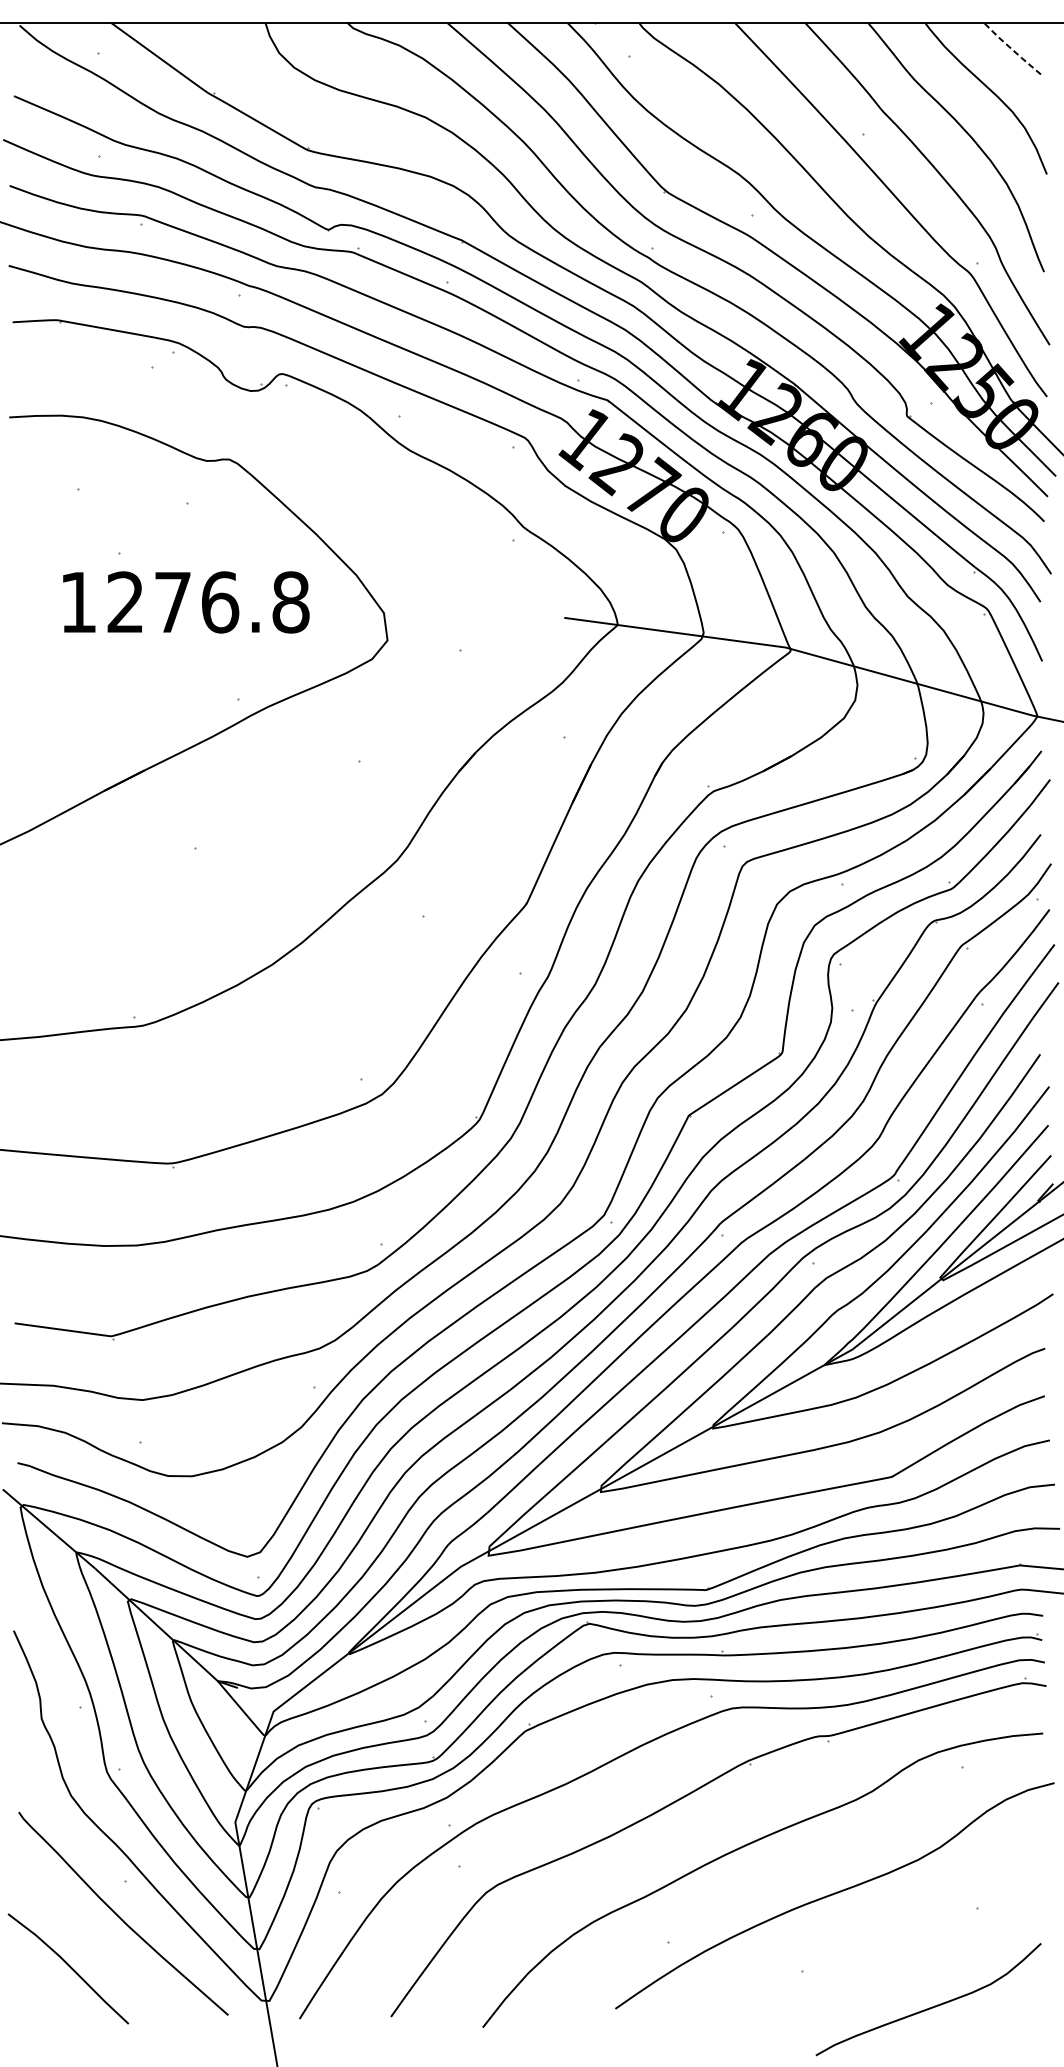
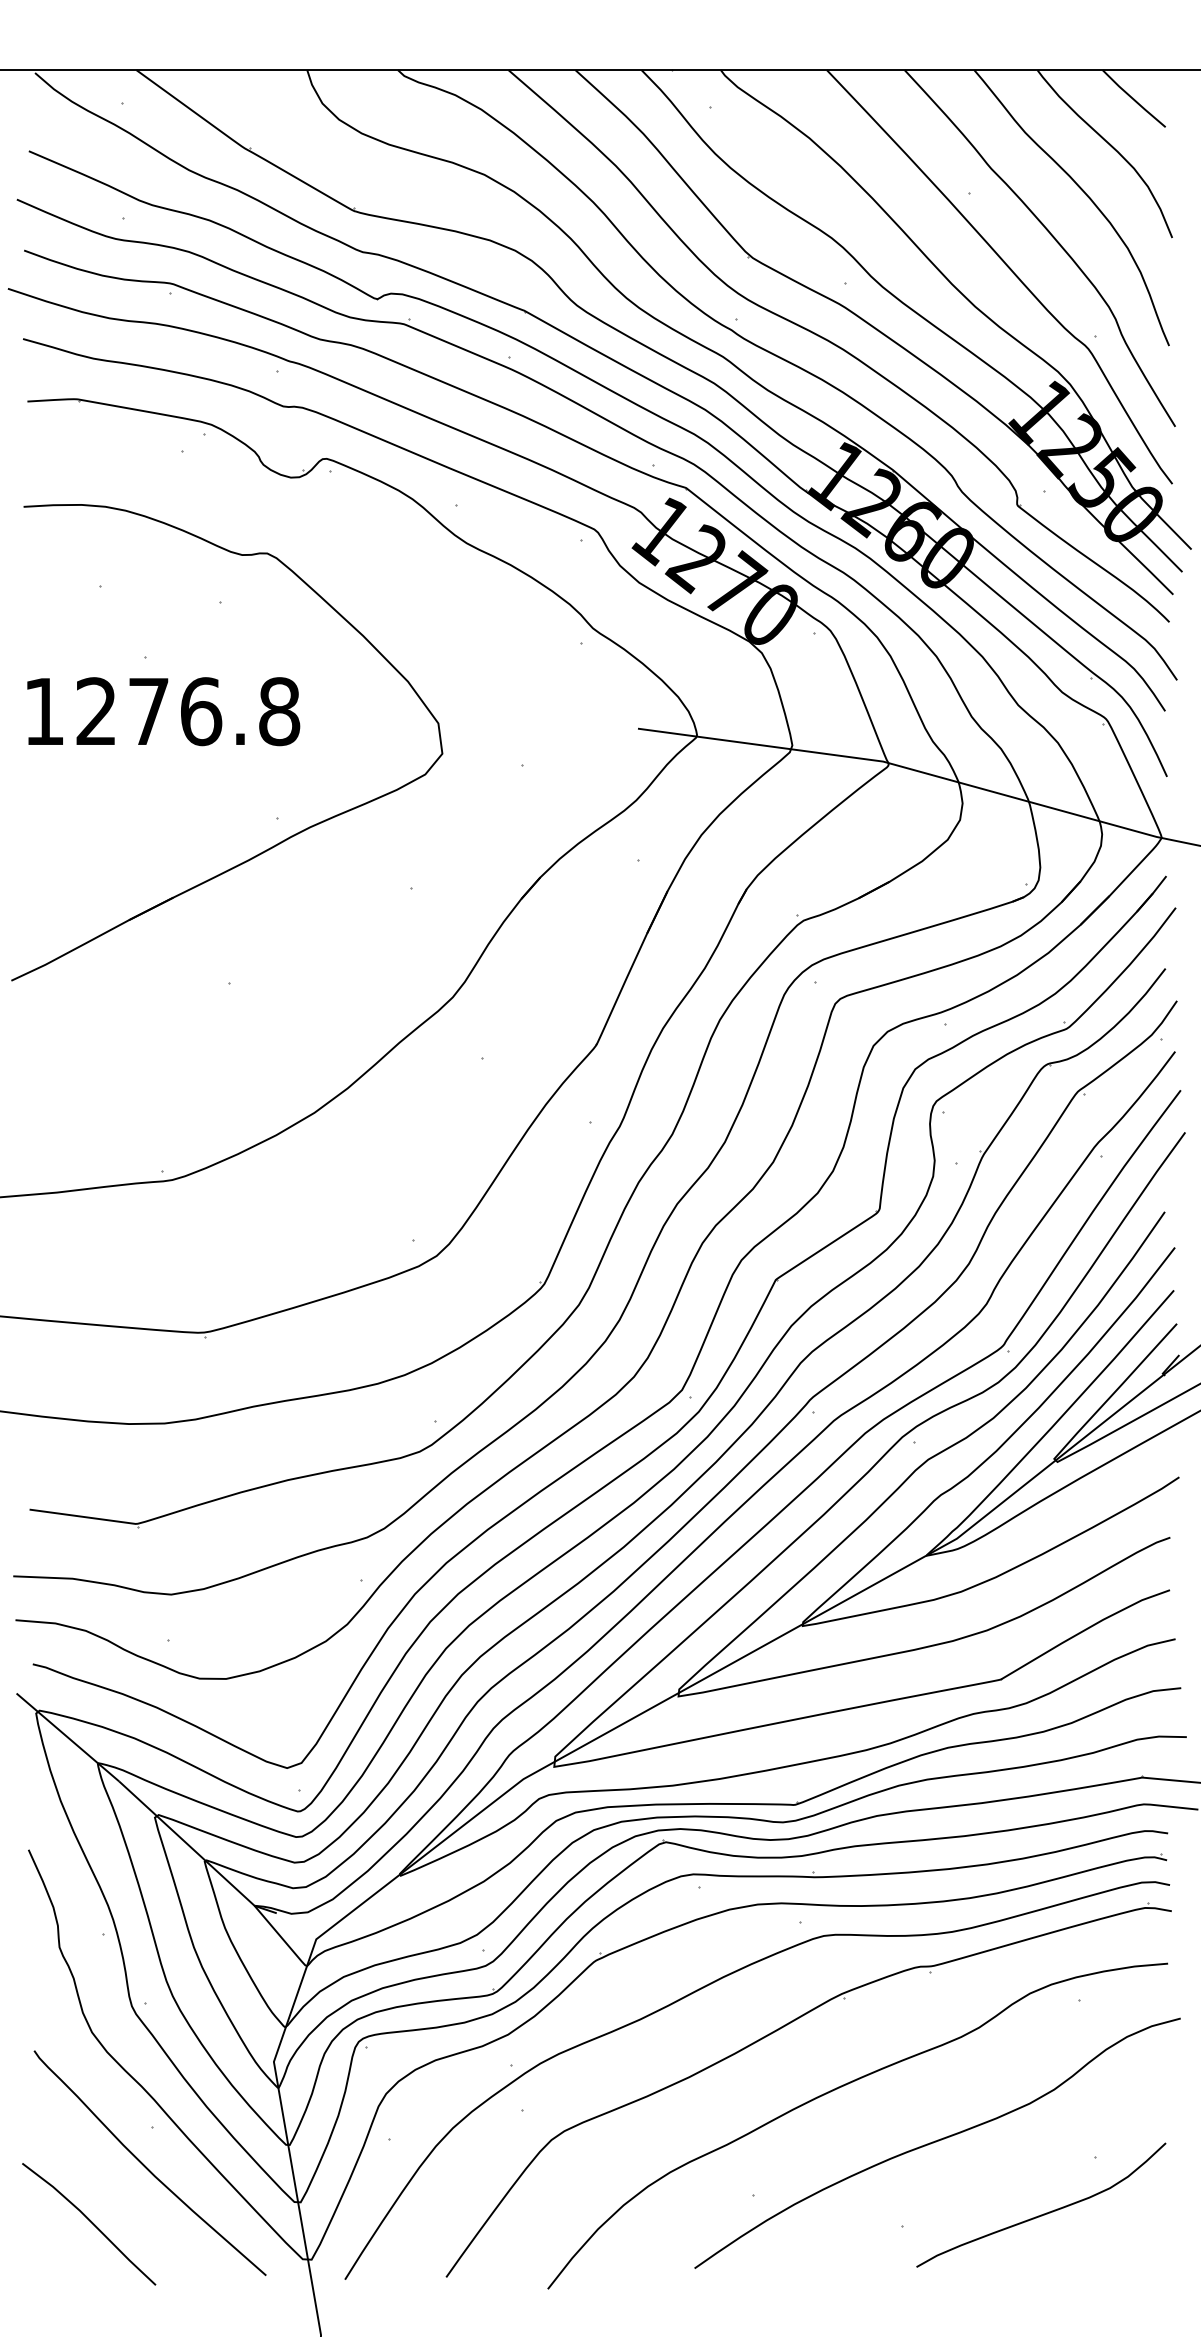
line: (1011, 48) -> (1133, 98), dashed -> solid
text: (186, 602) -> (163, 711), moved
curve: (930, 2007) -> (1043, 2213), moved

